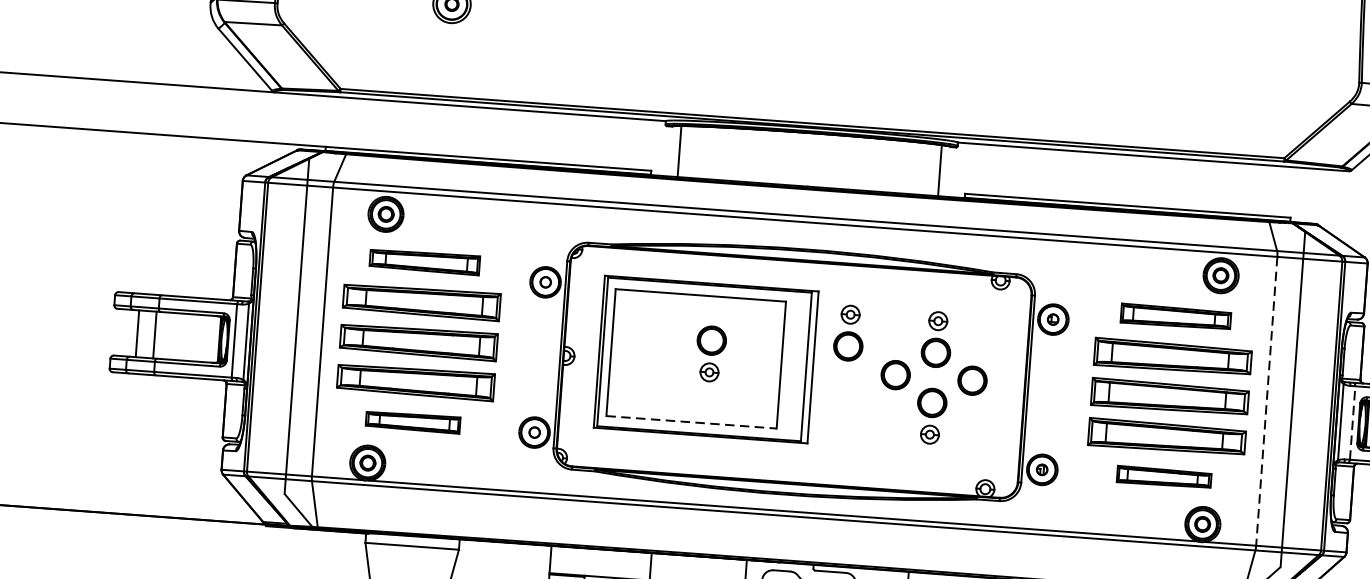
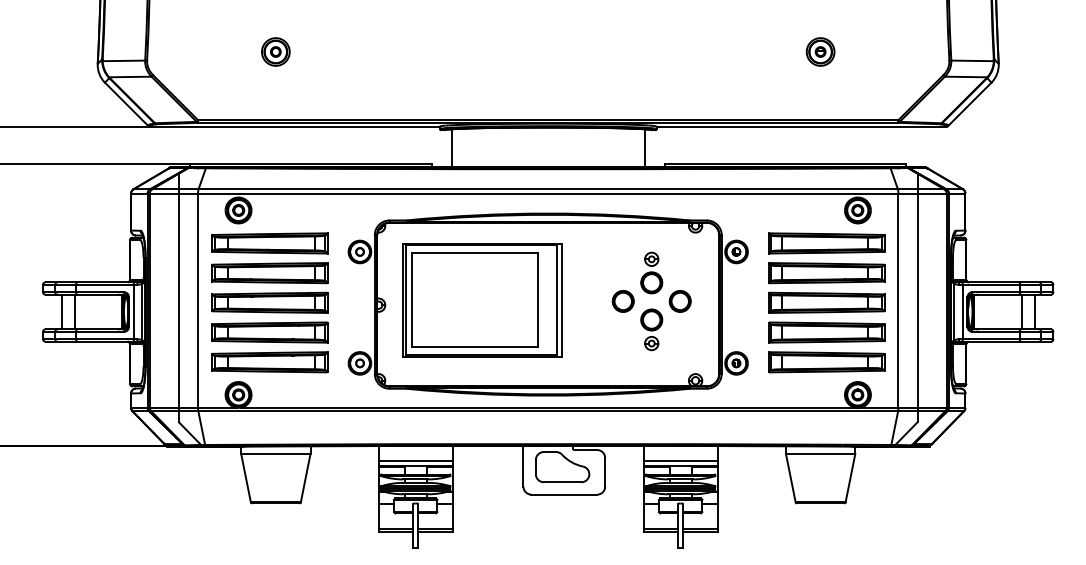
part: (1186, 57) -> (820, 51), added
part: (424, 261) -> (269, 243), size x1.43
part: (1175, 317) -> (826, 243), size x1.43
part: (849, 332) -> (586, 272), removed
part: (710, 353) -> (485, 295), removed
line: (1266, 402) -> (898, 301), dashed -> solid
part: (412, 422) -> (269, 362), size x1.67
line: (691, 422) -> (475, 347), dashed -> solid
line: (1352, 422) -> (962, 311), dashed -> solid
part: (1163, 477) -> (826, 362), size x1.67
line: (599, 570) -> (415, 461), added

